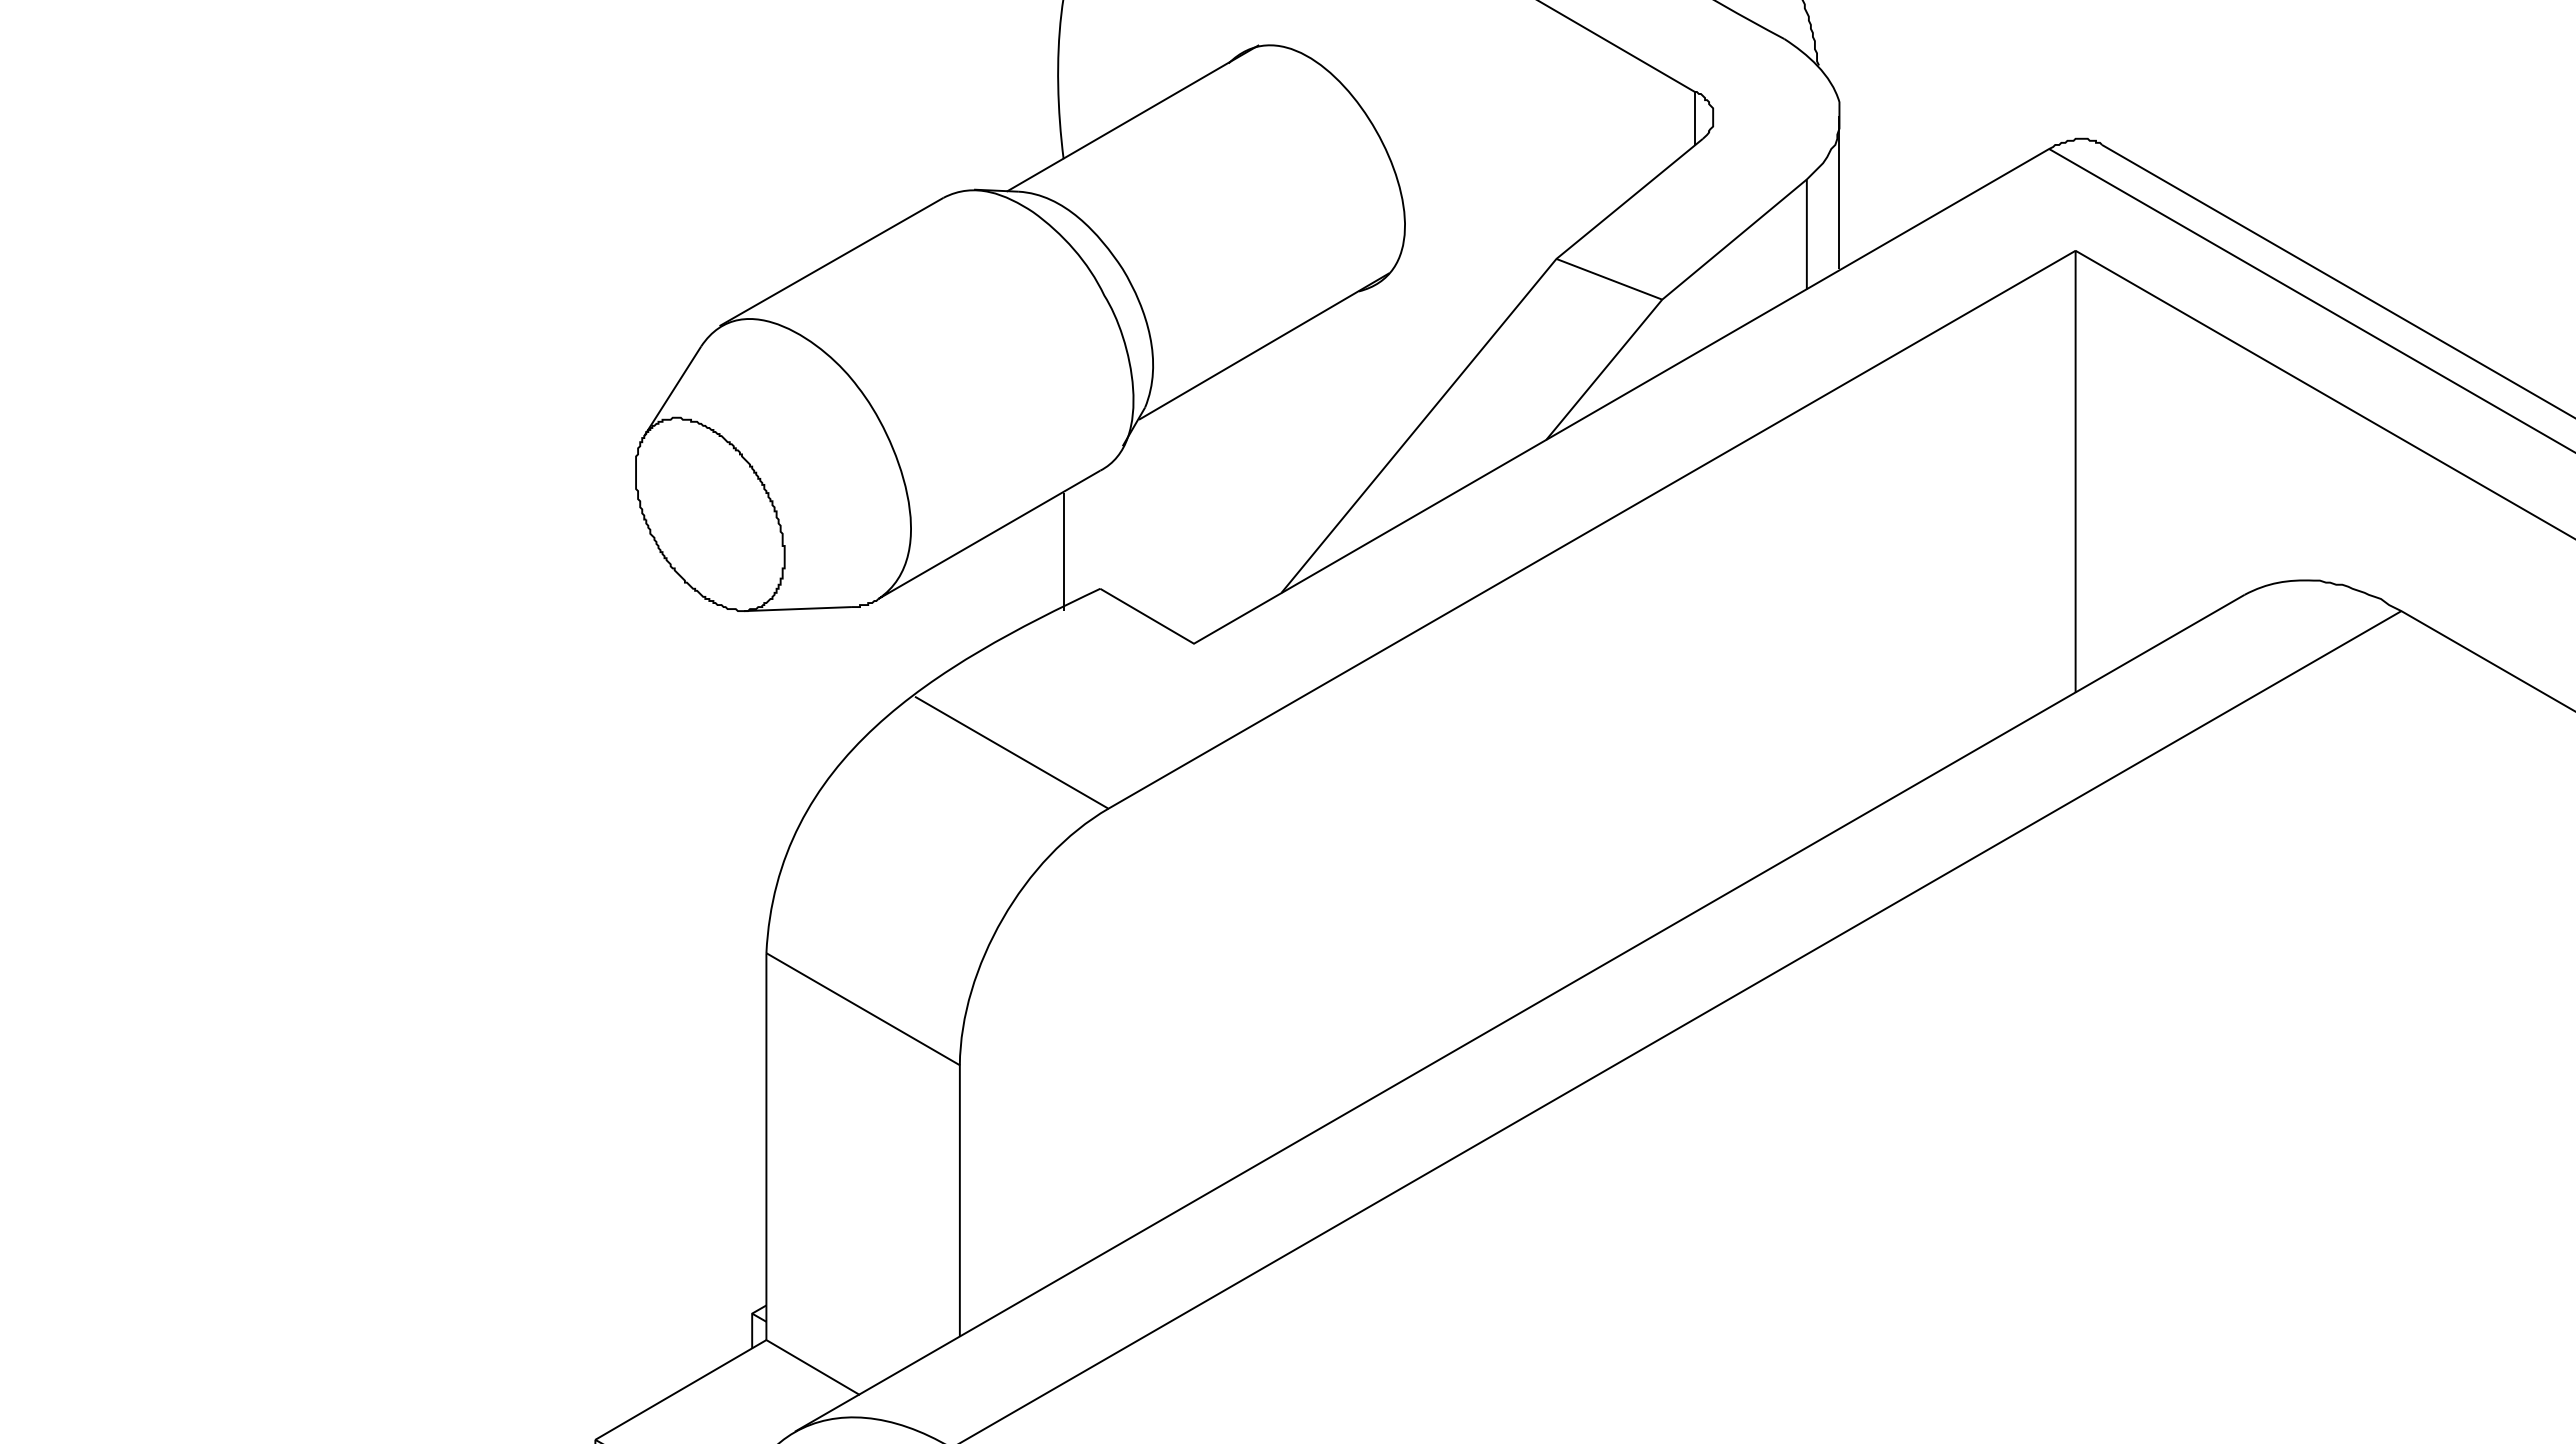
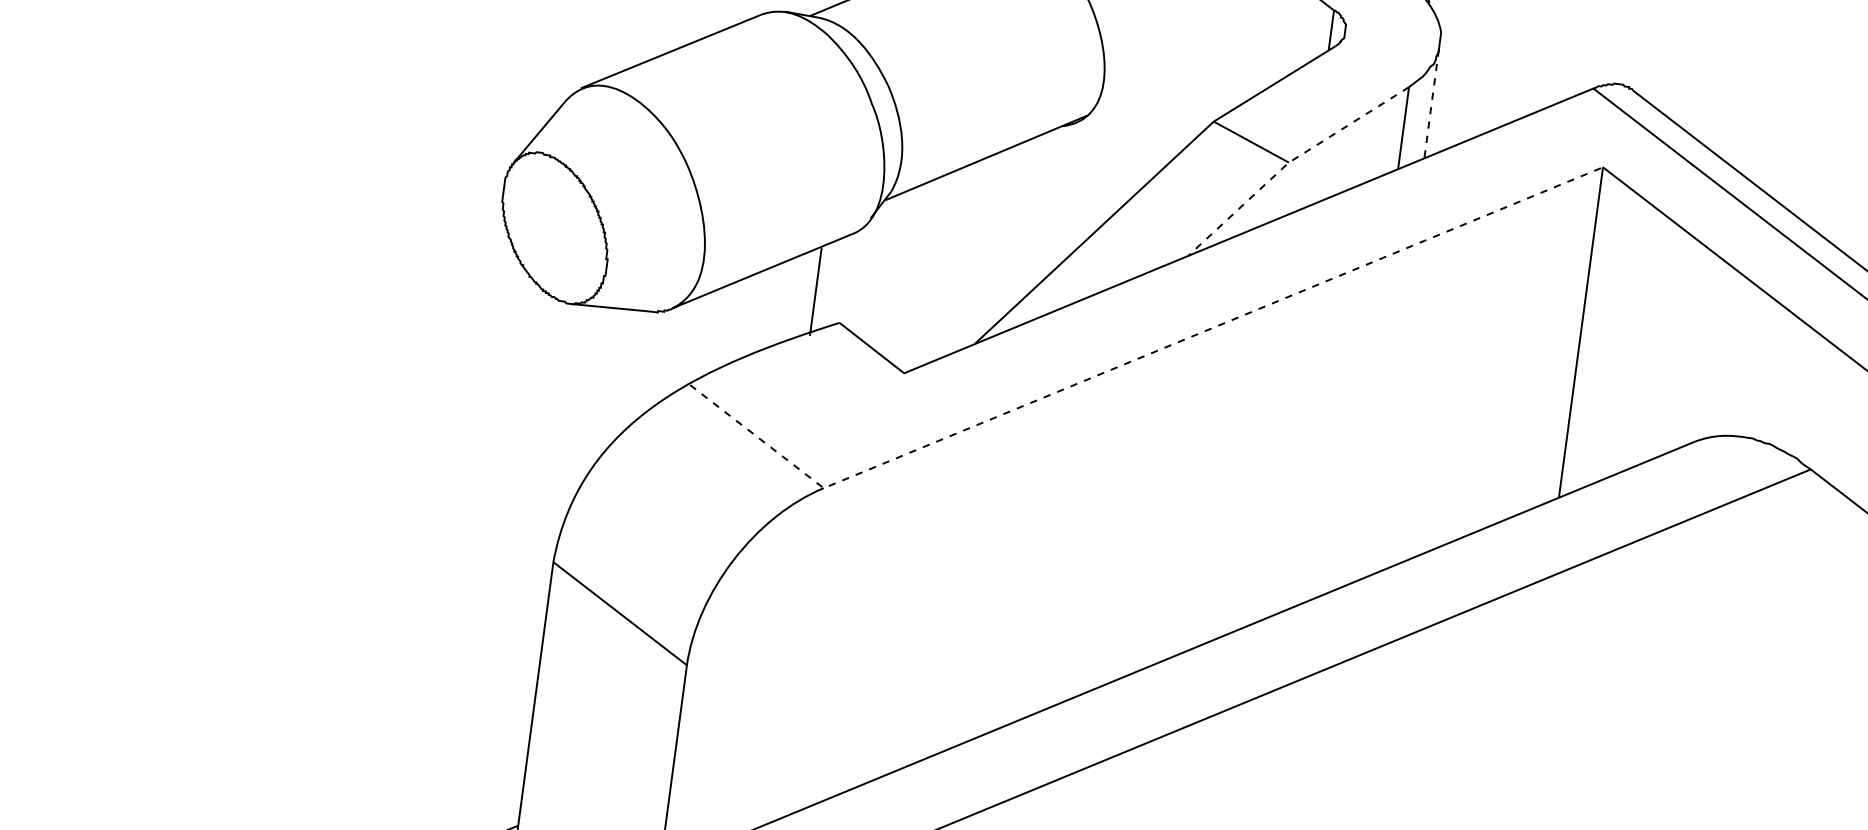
line: (1839, 192) -> (1432, 100), solid -> dashed
line: (1663, 298) -> (1289, 161), solid -> dashed
line: (1494, 585) -> (1134, 359), solid -> dashed

